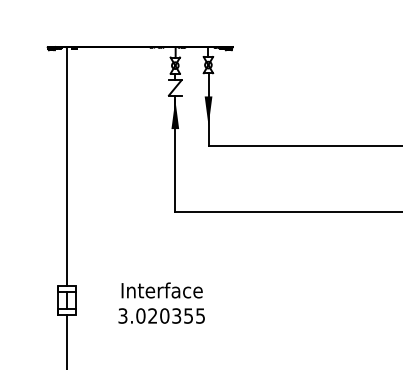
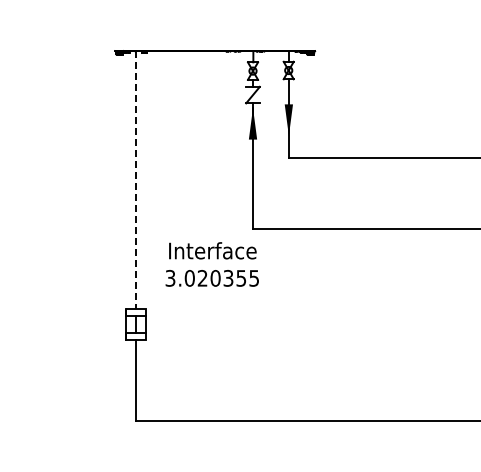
line: (66, 166) -> (135, 180), solid -> dashed
text: (160, 303) -> (211, 264), moved

